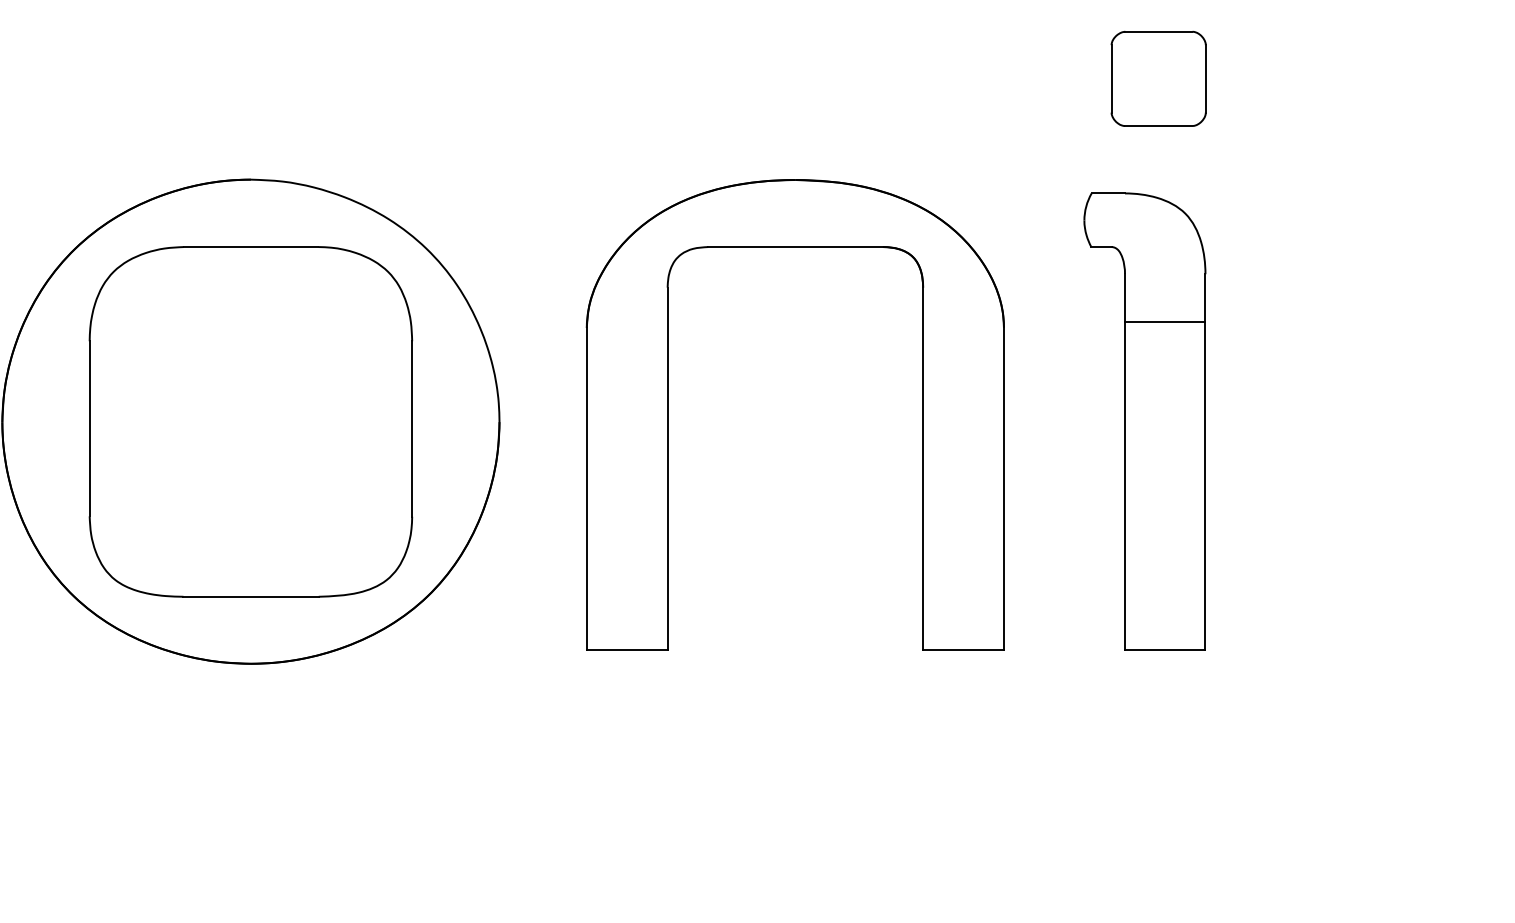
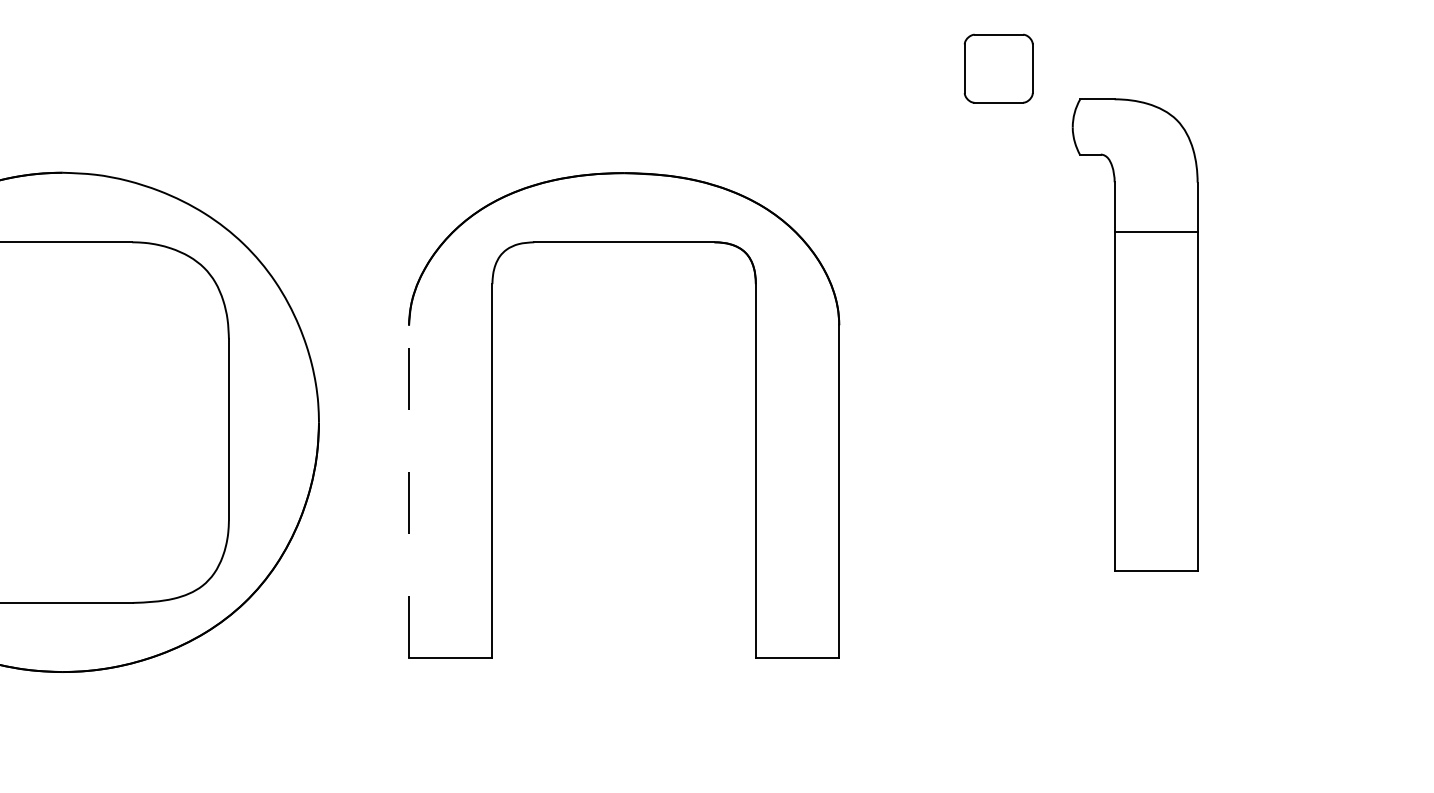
part: (1158, 78) -> (998, 68), size x0.7
part: (1144, 421) -> (1134, 334), moved
line: (586, 488) -> (408, 491), solid -> dashed

